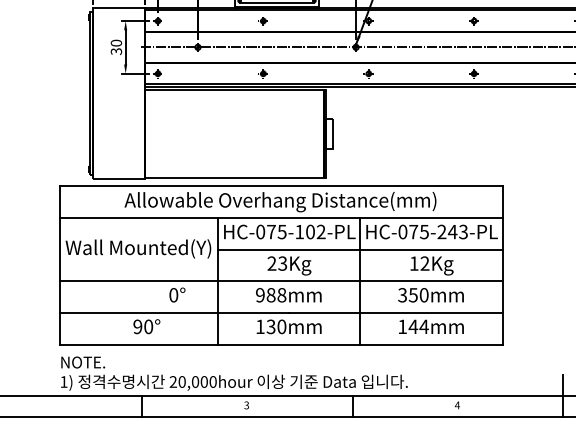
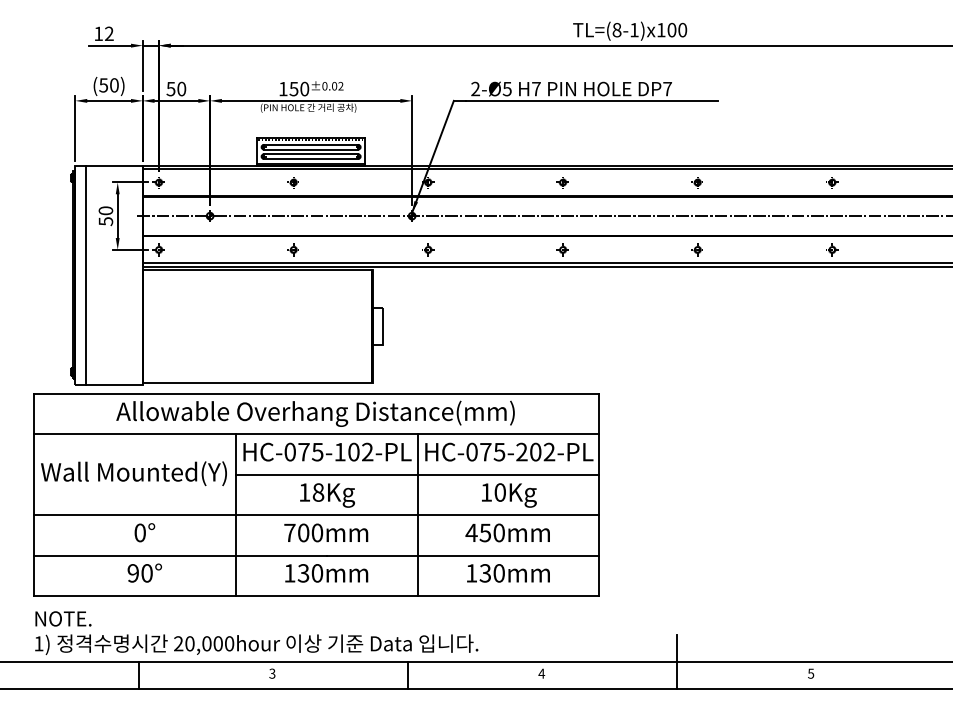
text: (116, 51) -> (105, 221), 30 -> 50
line: (101, 93) -> (86, 274), added
text: (458, 231) -> (542, 451), HC-075-243-PL -> HC-075-202-PL
text: (277, 263) -> (311, 492), 23Kg -> 18Kg
text: (424, 263) -> (499, 492), 12Kg -> 10Kg
text: (177, 294) -> (144, 532), moved
text: (271, 294) -> (303, 532), 988mm -> 700mm
text: (402, 294) -> (471, 532), 350mm -> 450mm
text: (418, 326) -> (492, 573), 144mm -> 130mm

